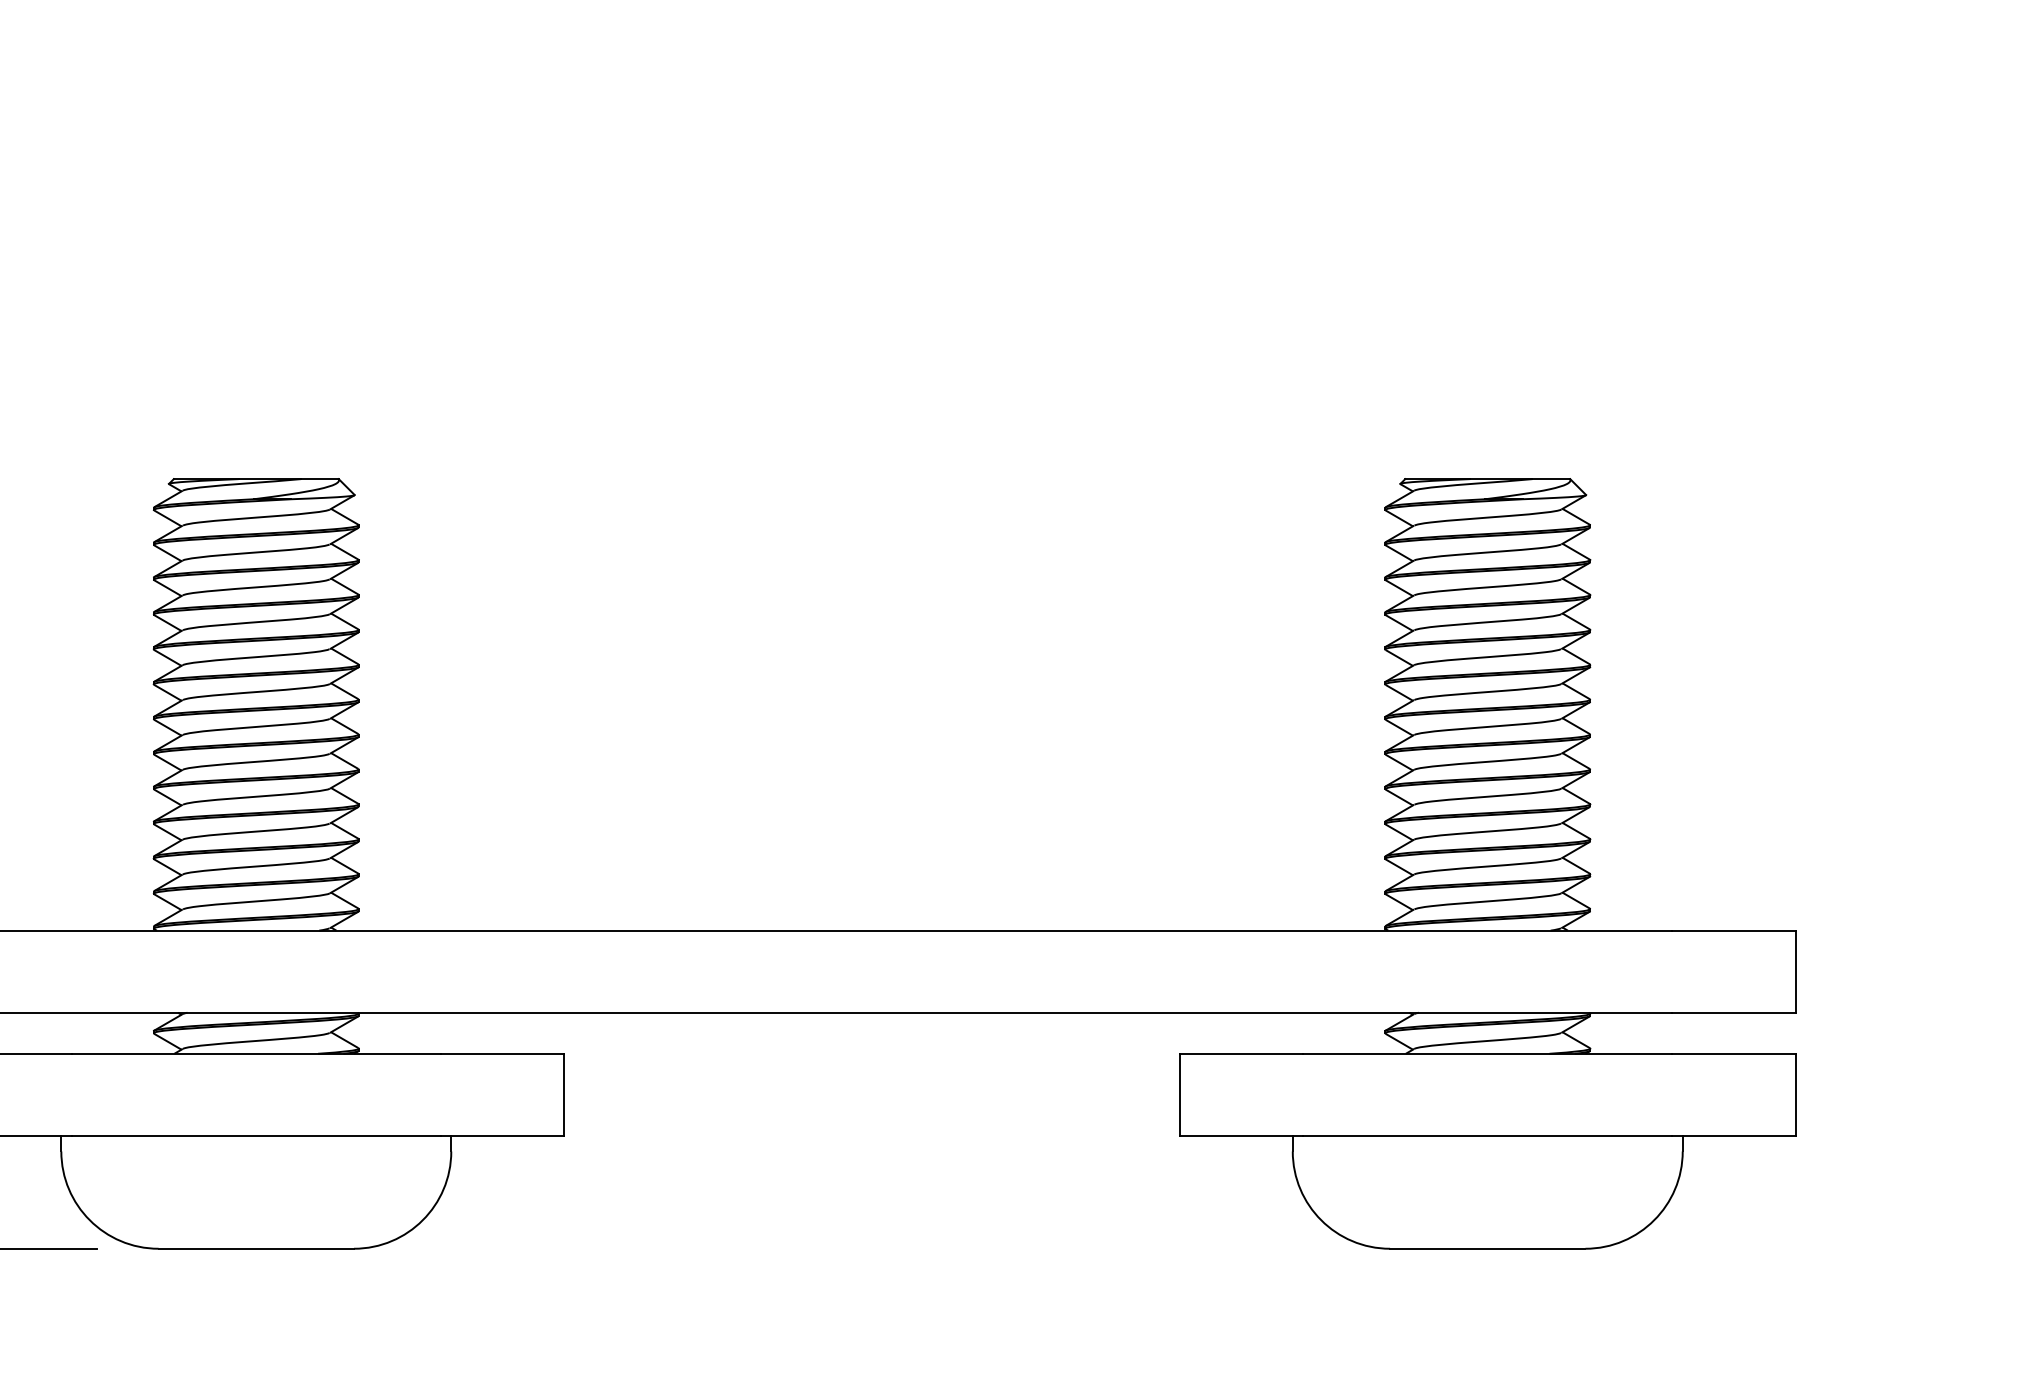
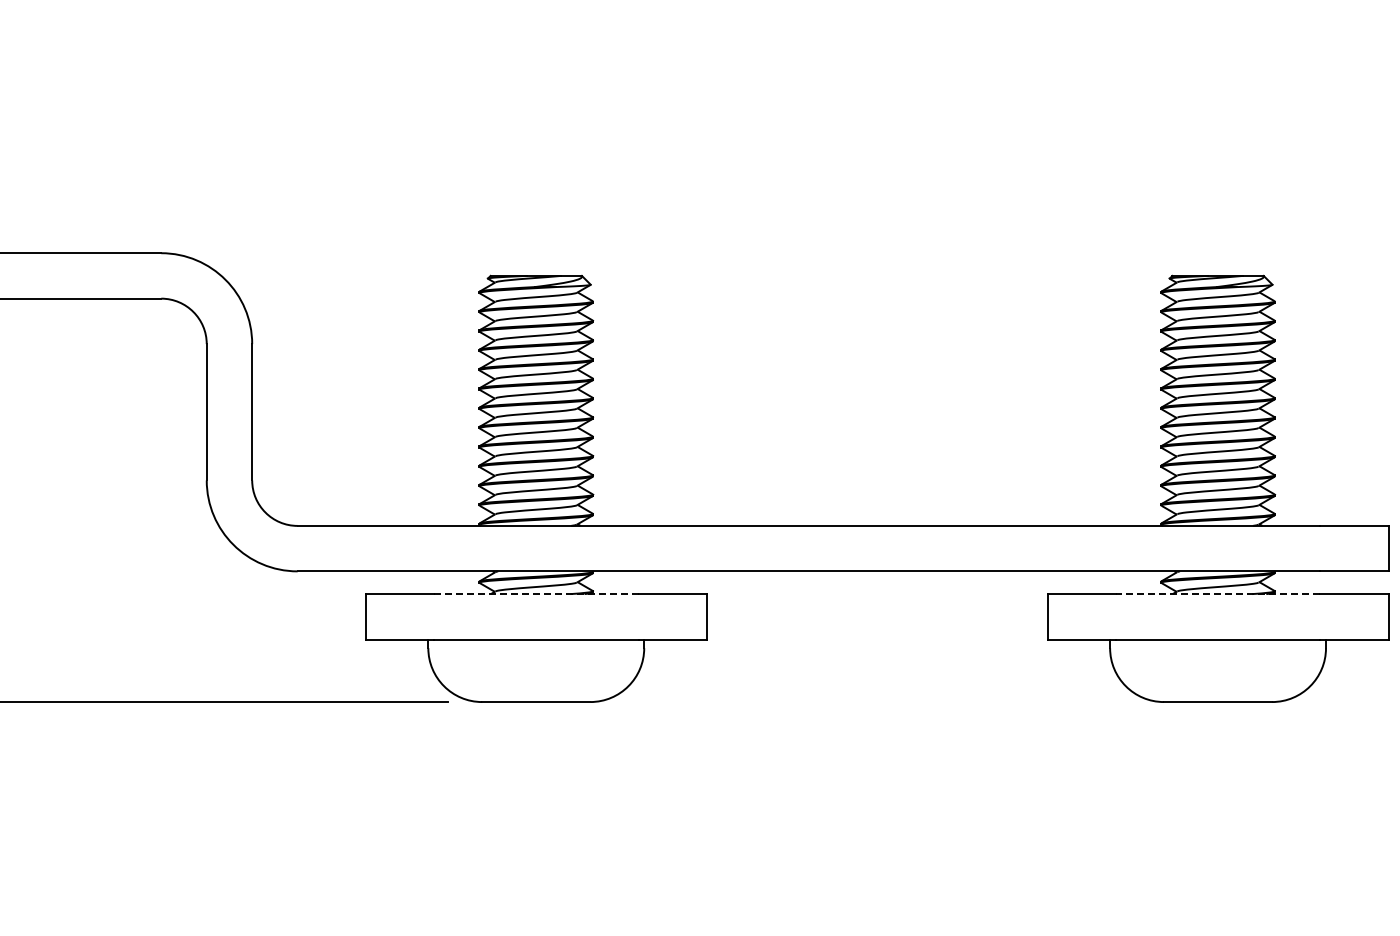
line: (254, 1054) -> (535, 594), solid -> dashed
line: (1486, 1054) -> (1217, 594), solid -> dashed

